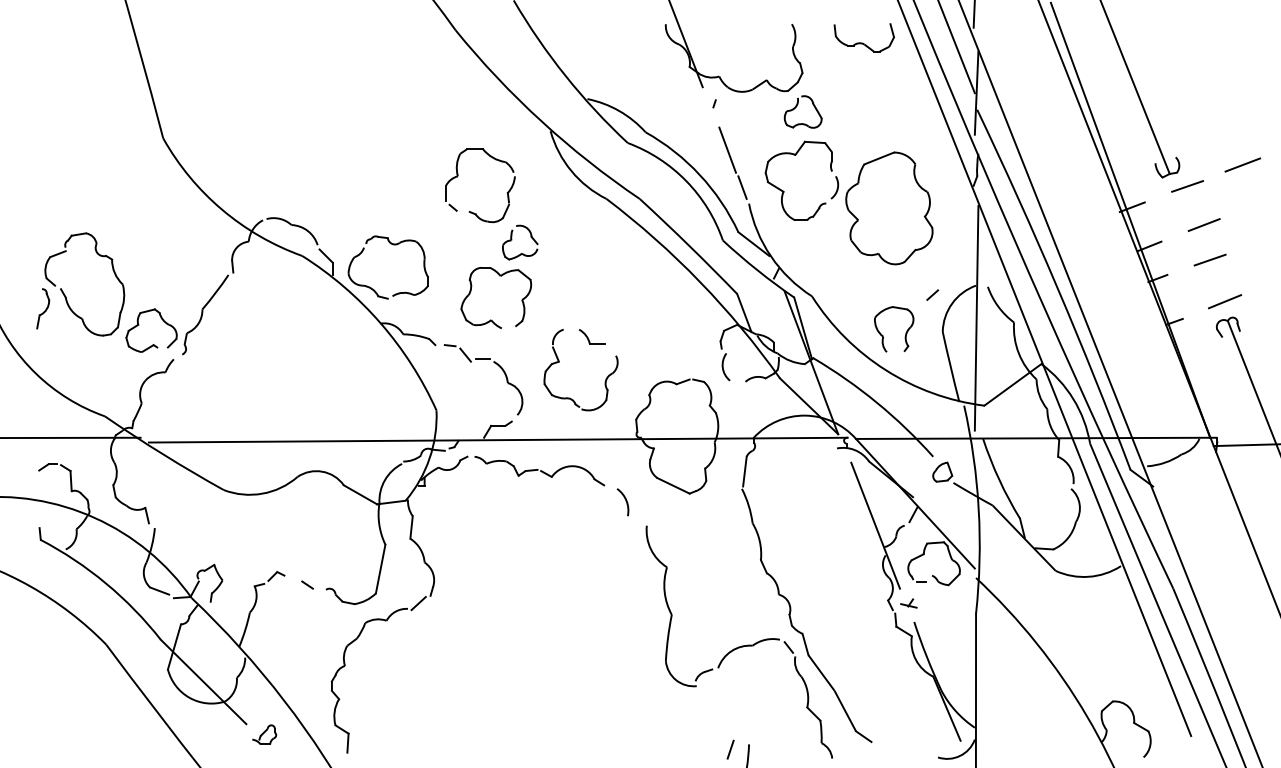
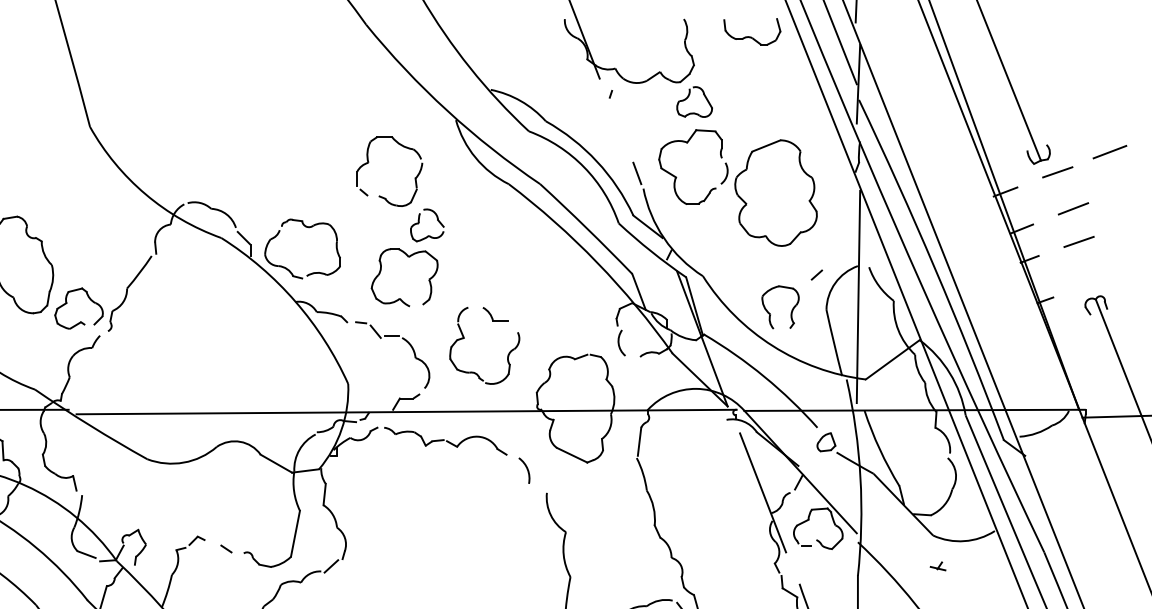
line: (727, 149) -> (623, 137), removed
line: (1225, 301) -> (1093, 281), removed
part: (908, 603) -> (937, 566), moved

